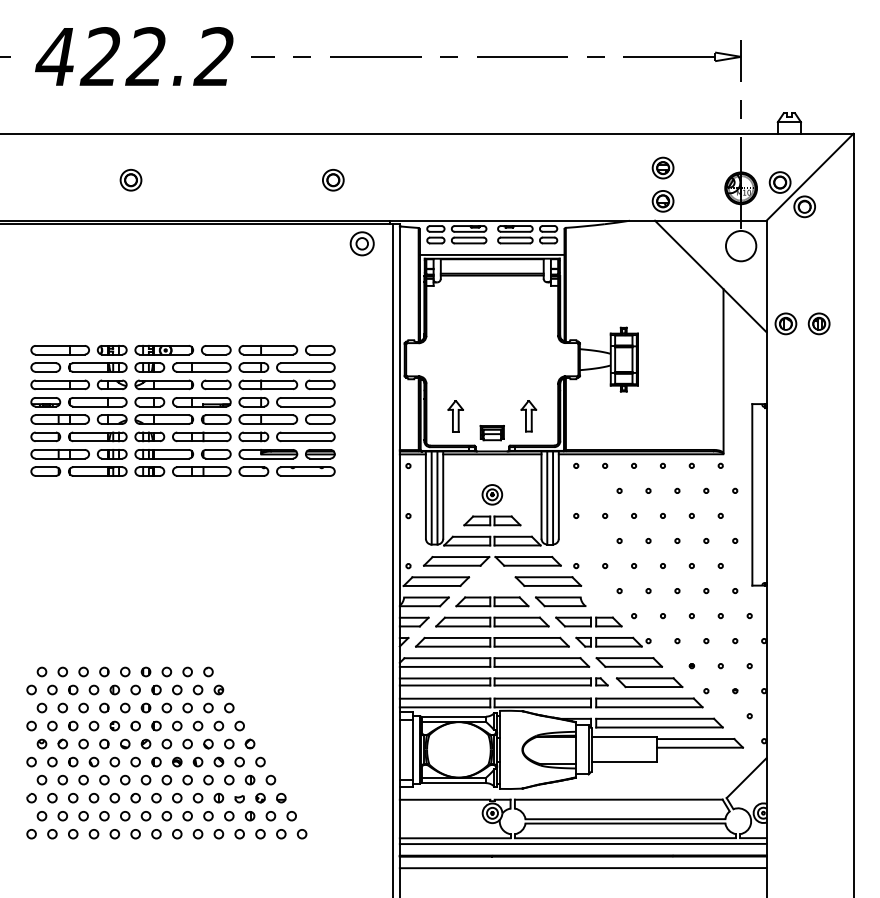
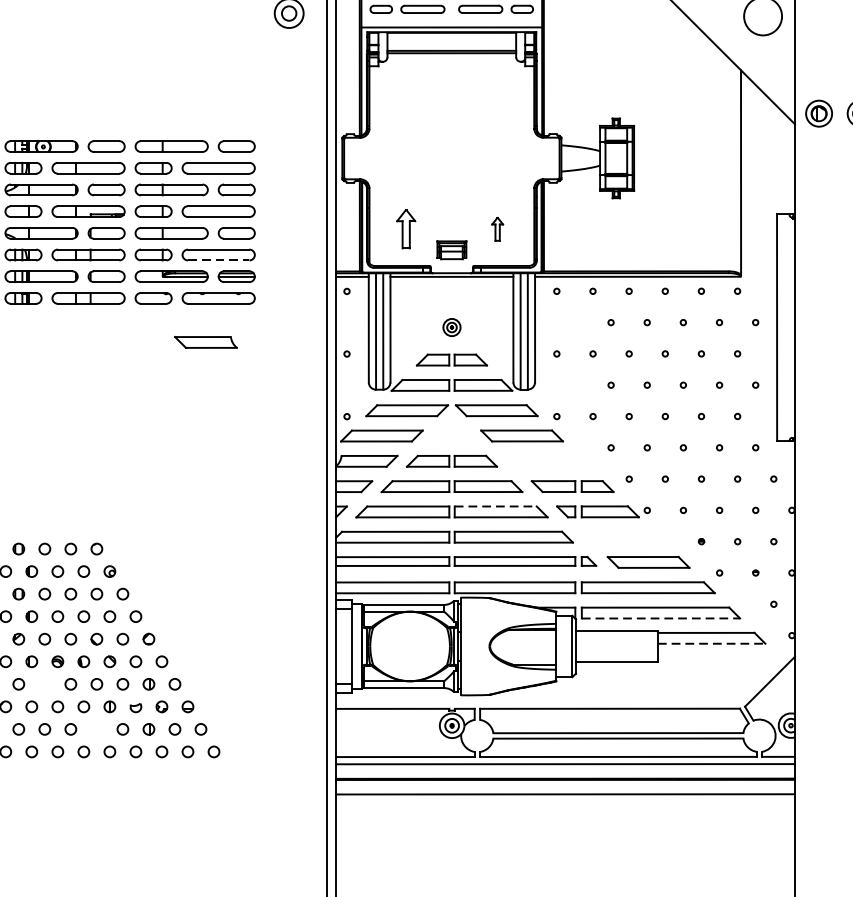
part: (528, 416) -> (497, 229), size x0.6
line: (305, 441) -> (218, 260), solid -> dashed
part: (492, 494) -> (452, 327), size x0.7
part: (560, 601) -> (205, 342), moved
line: (527, 637) -> (495, 505), solid -> dashed
part: (629, 662) -> (623, 537), removed
line: (659, 727) -> (660, 618), solid -> dashed
line: (700, 747) -> (712, 643), solid -> dashed
circle: (166, 779) -> (44, 683), removed
circle: (208, 816) -> (96, 729), removed

